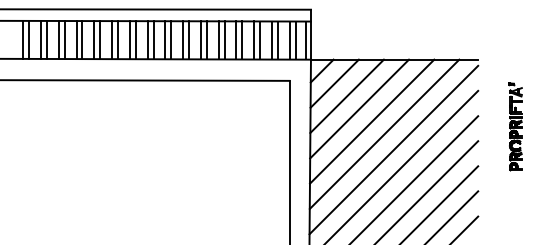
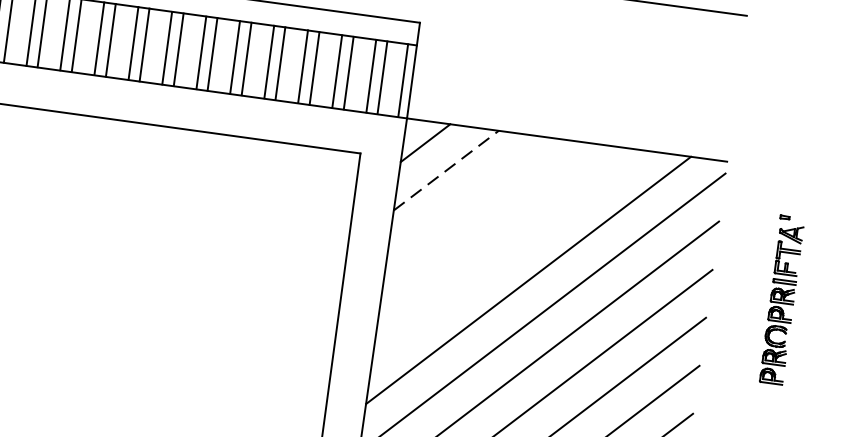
line: (335, 83) -> (447, 170), solid -> dashed
line: (346, 96) -> (465, 198), removed
line: (359, 108) -> (487, 224), removed
line: (371, 121) -> (506, 252), removed

